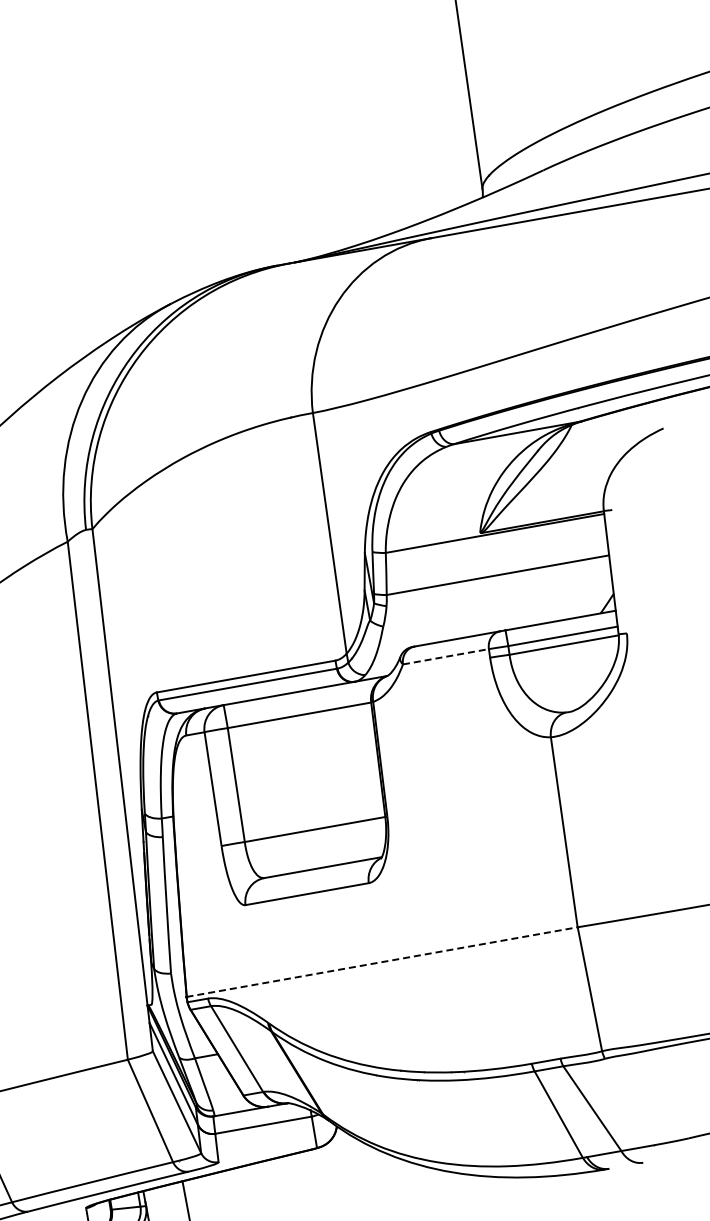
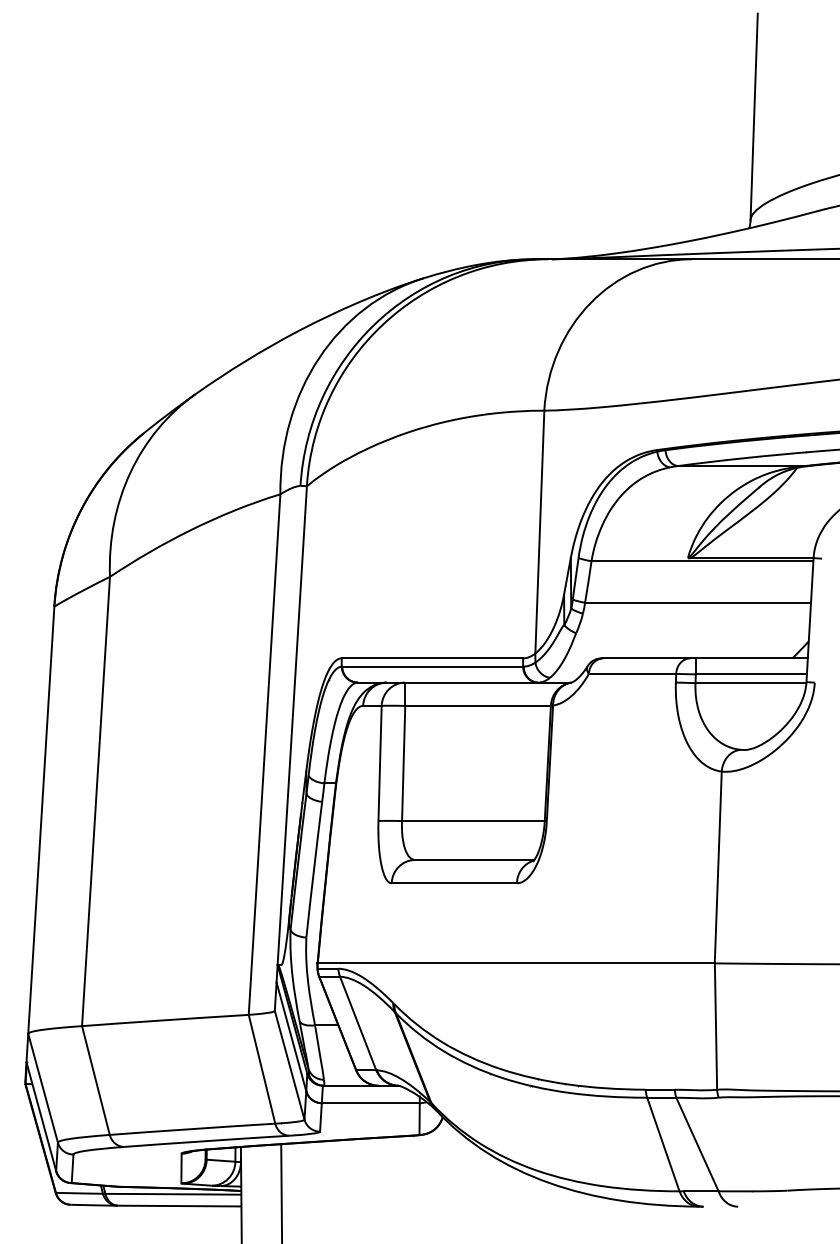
line: (445, 656) -> (632, 673), dashed -> solid
line: (382, 962) -> (516, 963), dashed -> solid

